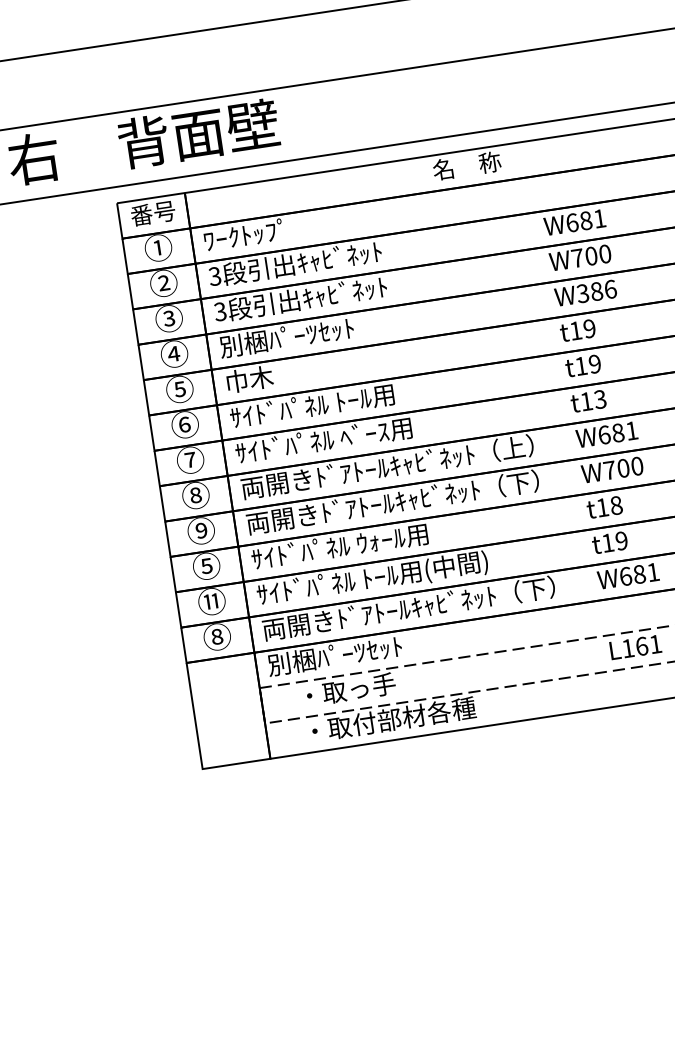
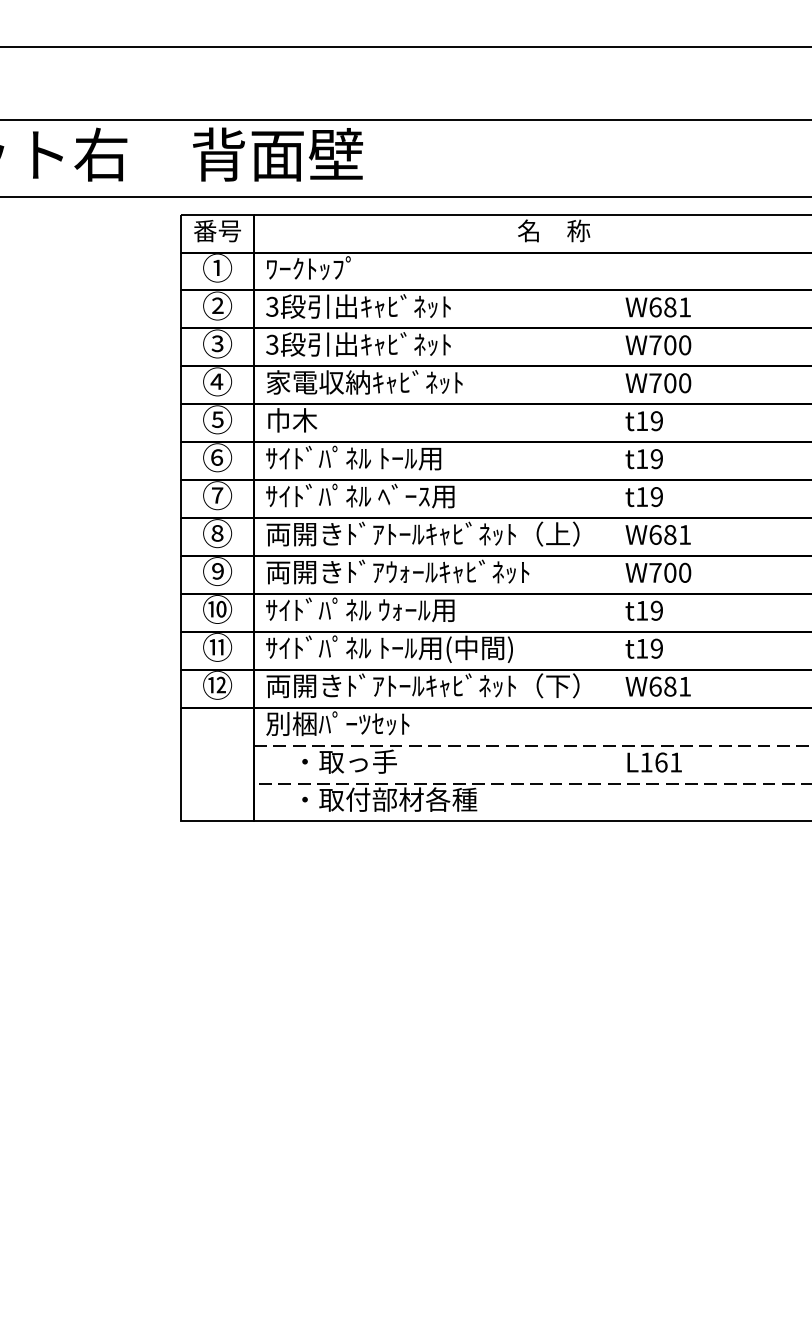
text: (597, 291) -> (670, 383), W386 -> W700
text: (311, 333) -> (364, 382), 別梱ﾊﾟｰﾂｾｯﾄ -> 家電収納ｷｬﾋﾞﾈｯﾄ
text: (599, 399) -> (656, 496), t13 -> t19
text: (448, 493) -> (482, 571), 両開きﾄﾞｱﾄｰﾙｷｬﾋﾞﾈｯﾄ（下） -> 両開きﾄﾞｱｳｫｰﾙｷｬﾋﾞﾈｯﾄ
text: (615, 505) -> (656, 610), t18 -> t19
text: (206, 565) -> (217, 608), ⑤ -> ⑩
text: (216, 636) -> (216, 684), ⑧ -> ⑫

